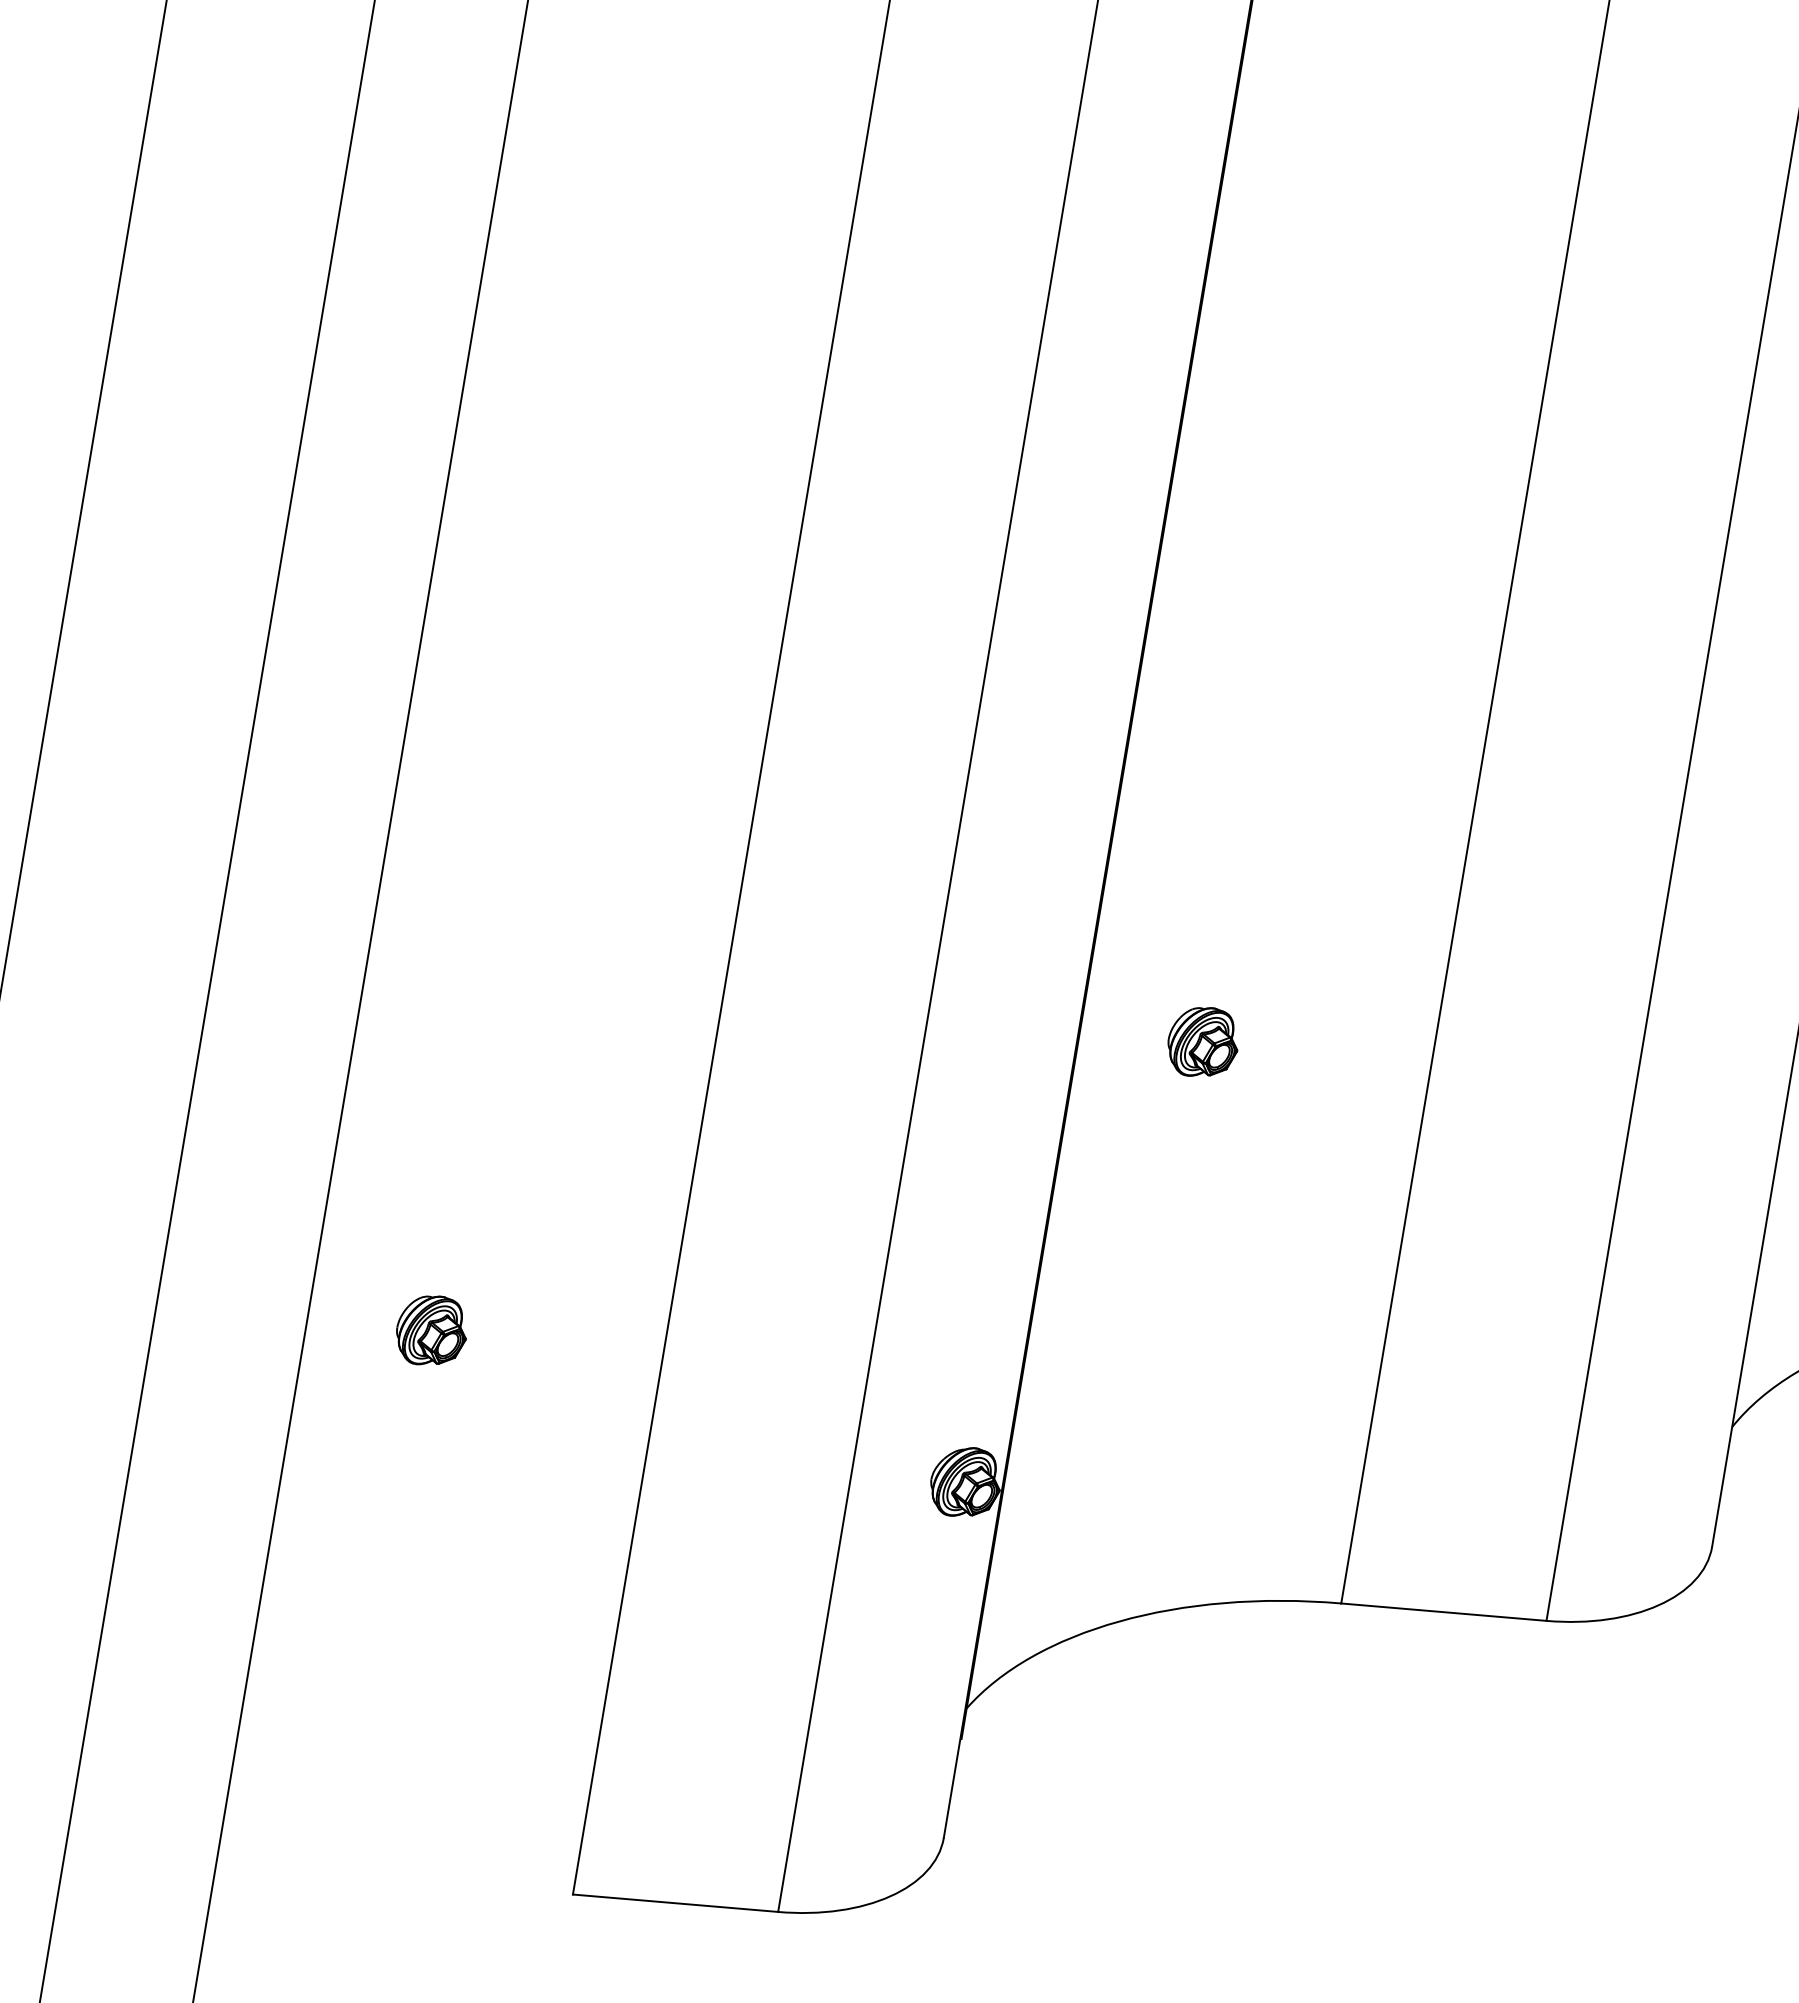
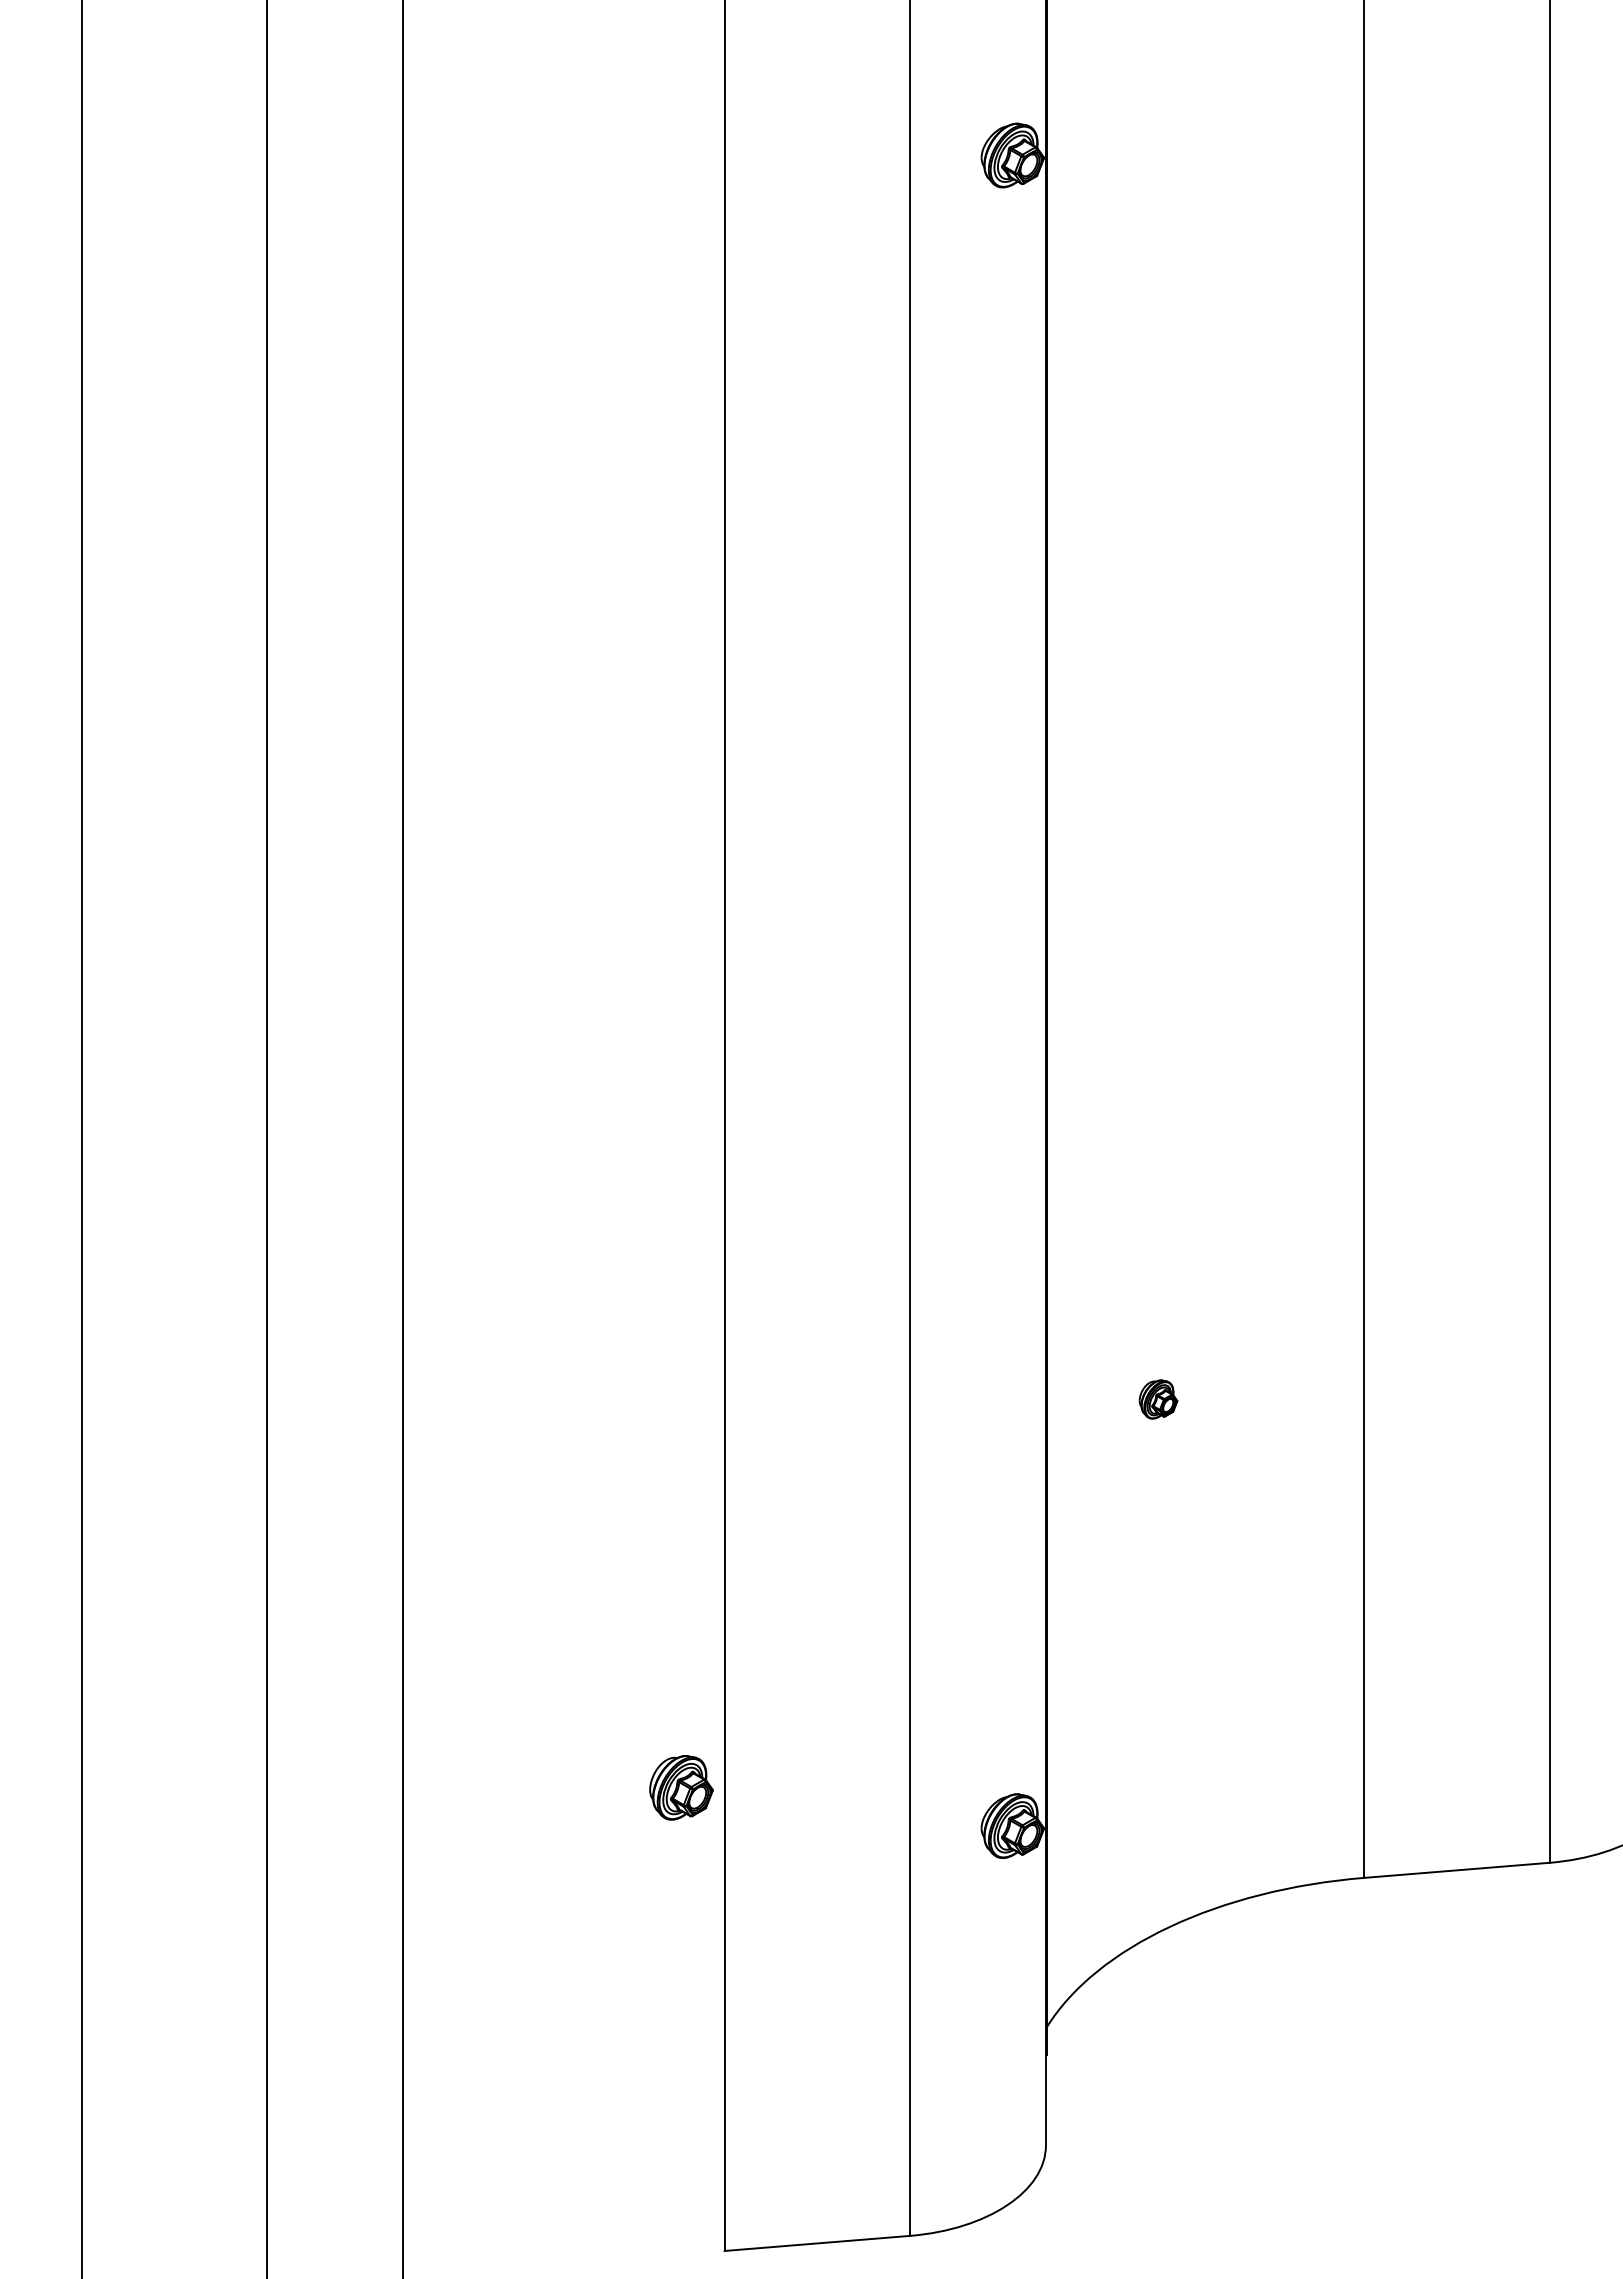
part: (1203, 1042) -> (1158, 1399), size x0.6
part: (432, 1330) -> (681, 1787), moved

